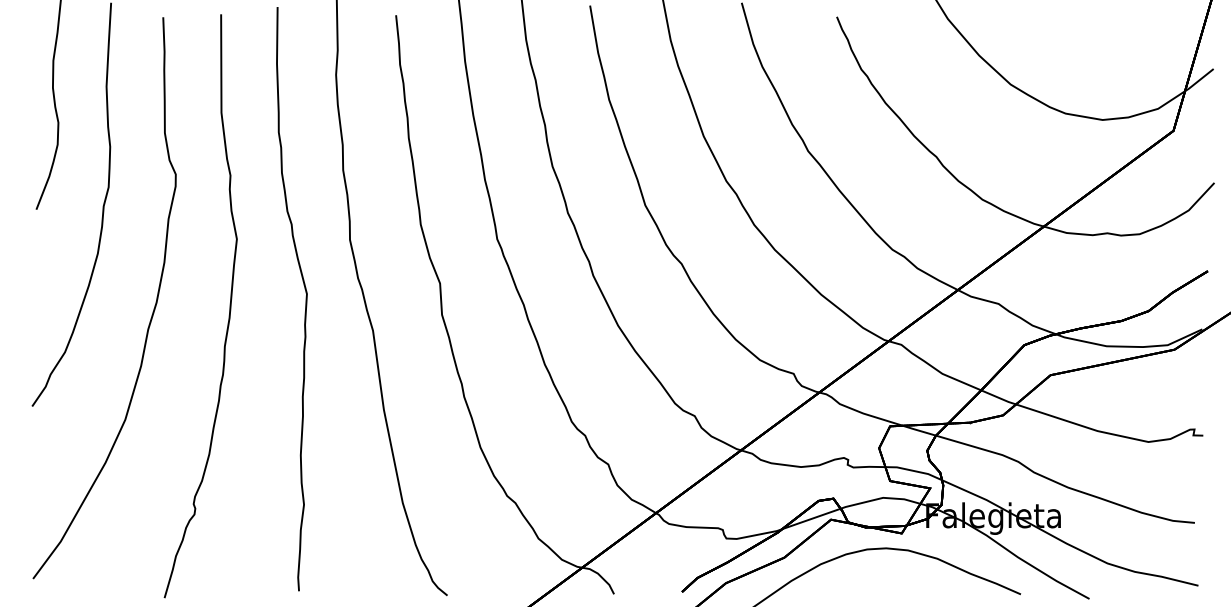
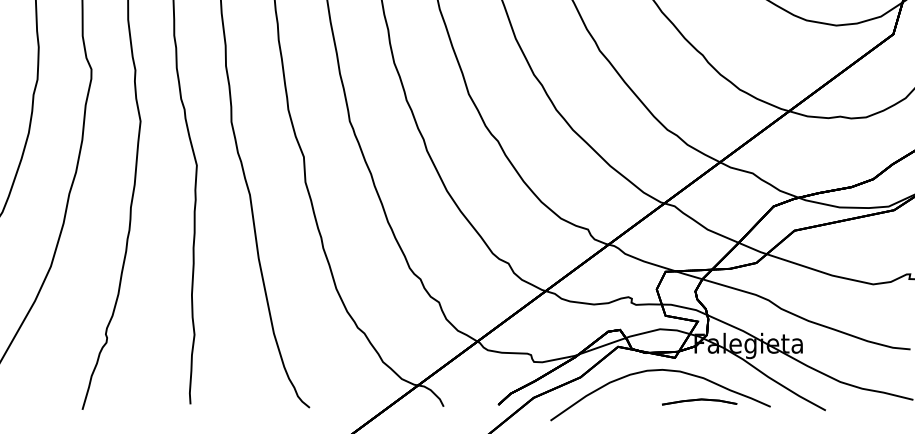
part: (932, 588) -> (699, 402), added

